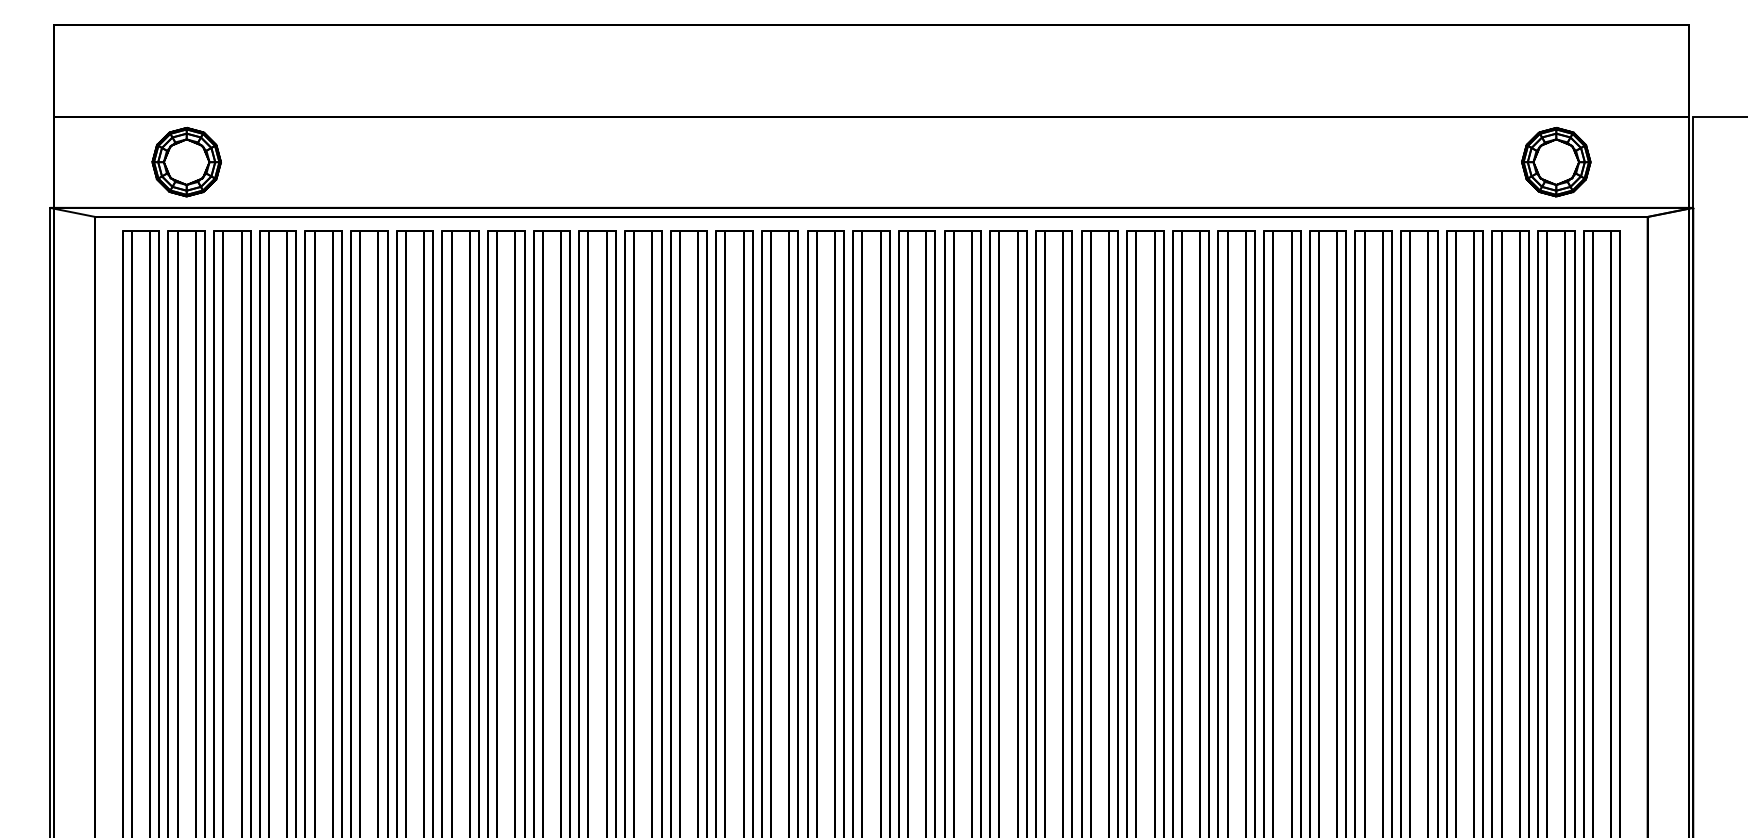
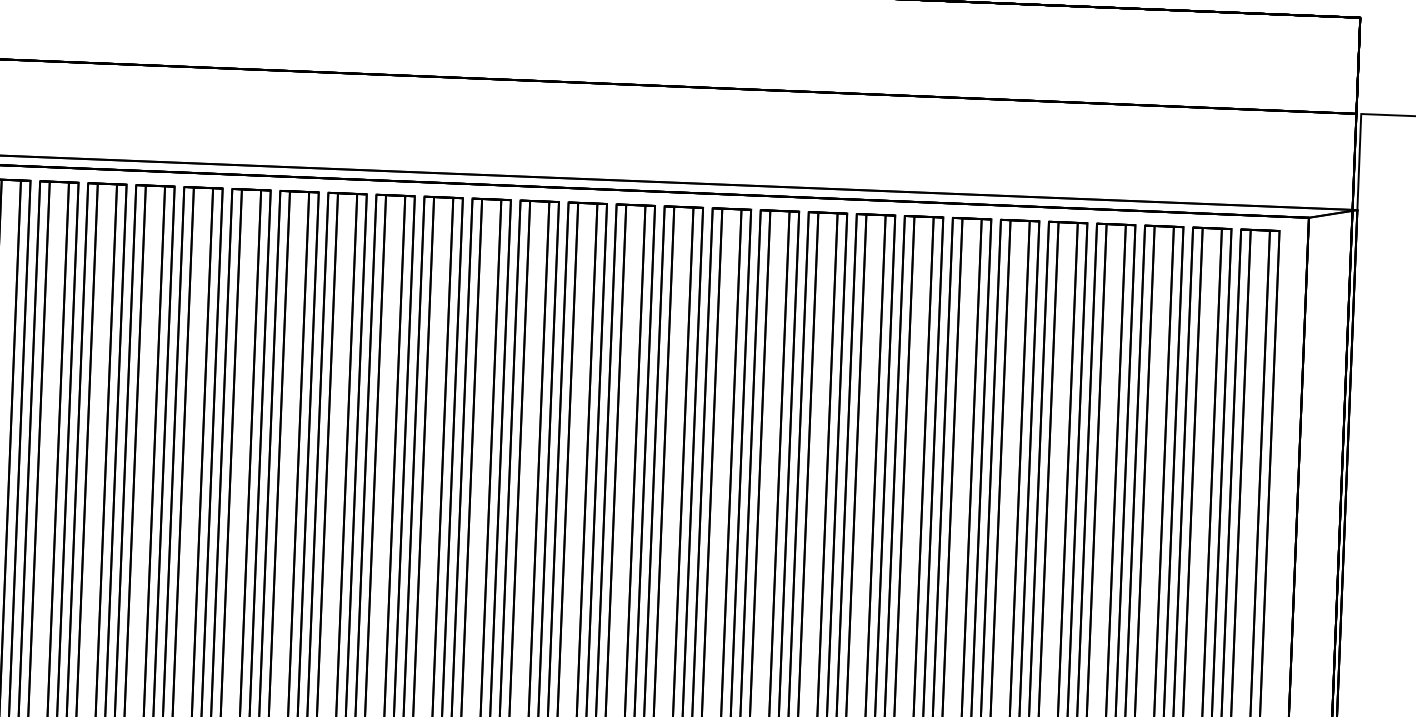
part: (1556, 162) -> (1215, 156), removed

